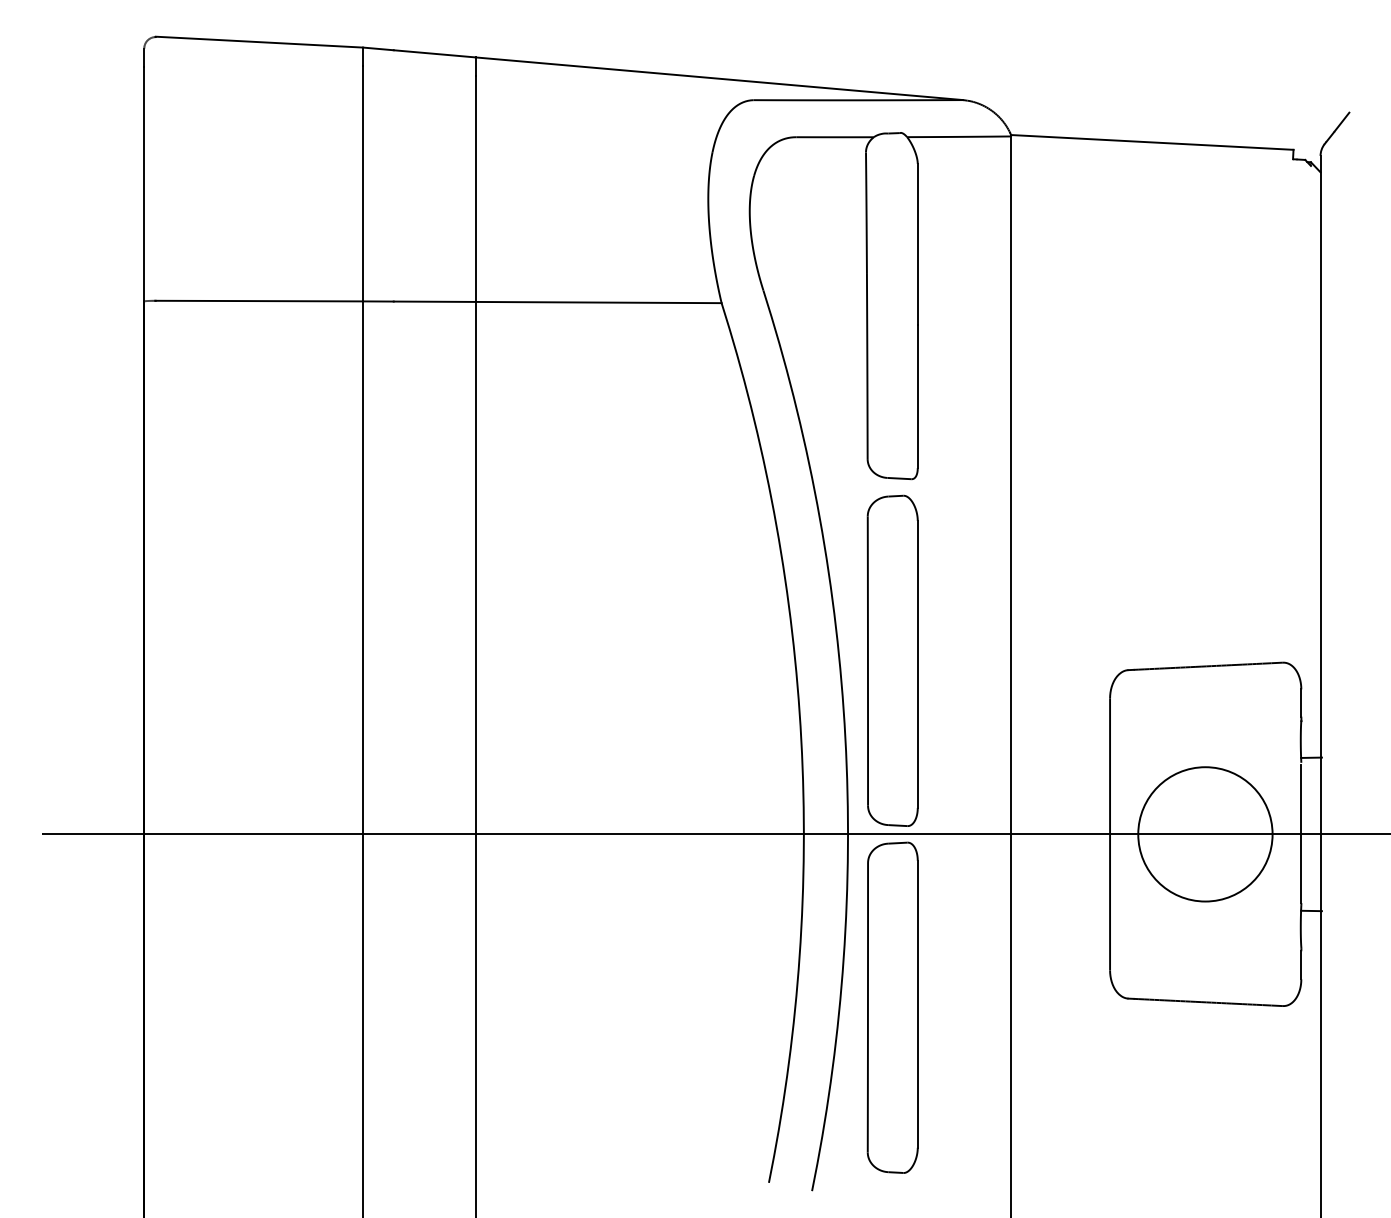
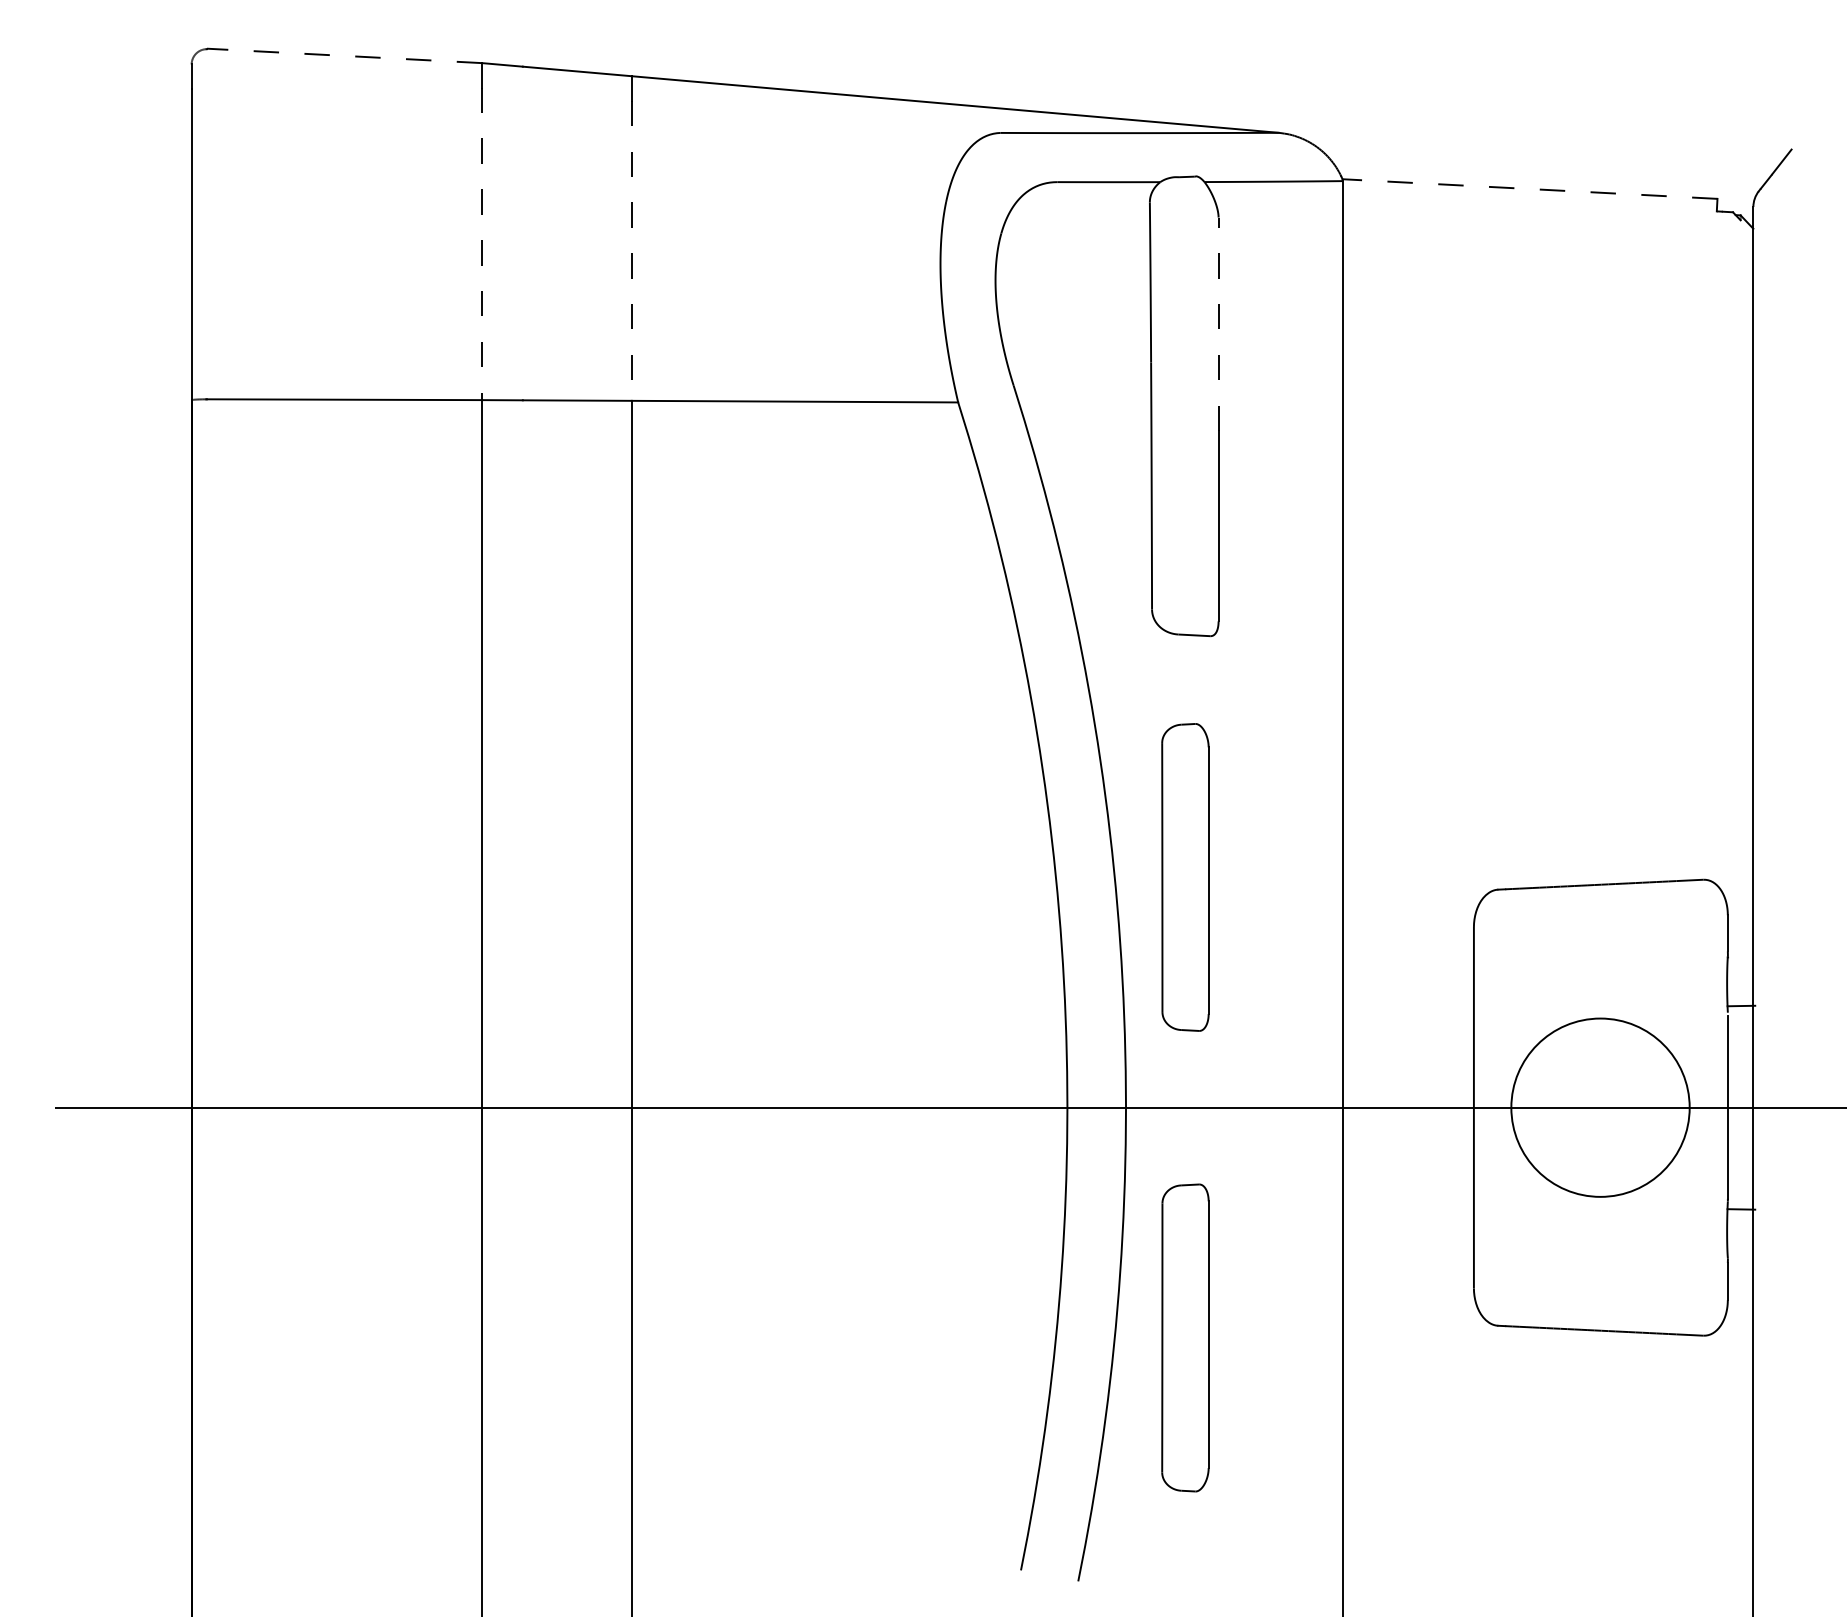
line: (259, 41) -> (344, 55), solid -> dashed
line: (1152, 142) -> (1530, 189), solid -> dashed
line: (363, 184) -> (482, 244), solid -> dashed
line: (475, 189) -> (631, 251), solid -> dashed
line: (917, 244) -> (1218, 324), solid -> dashed
part: (892, 660) -> (1185, 877), size x0.7
part: (892, 1007) -> (1185, 1337), size x0.7

